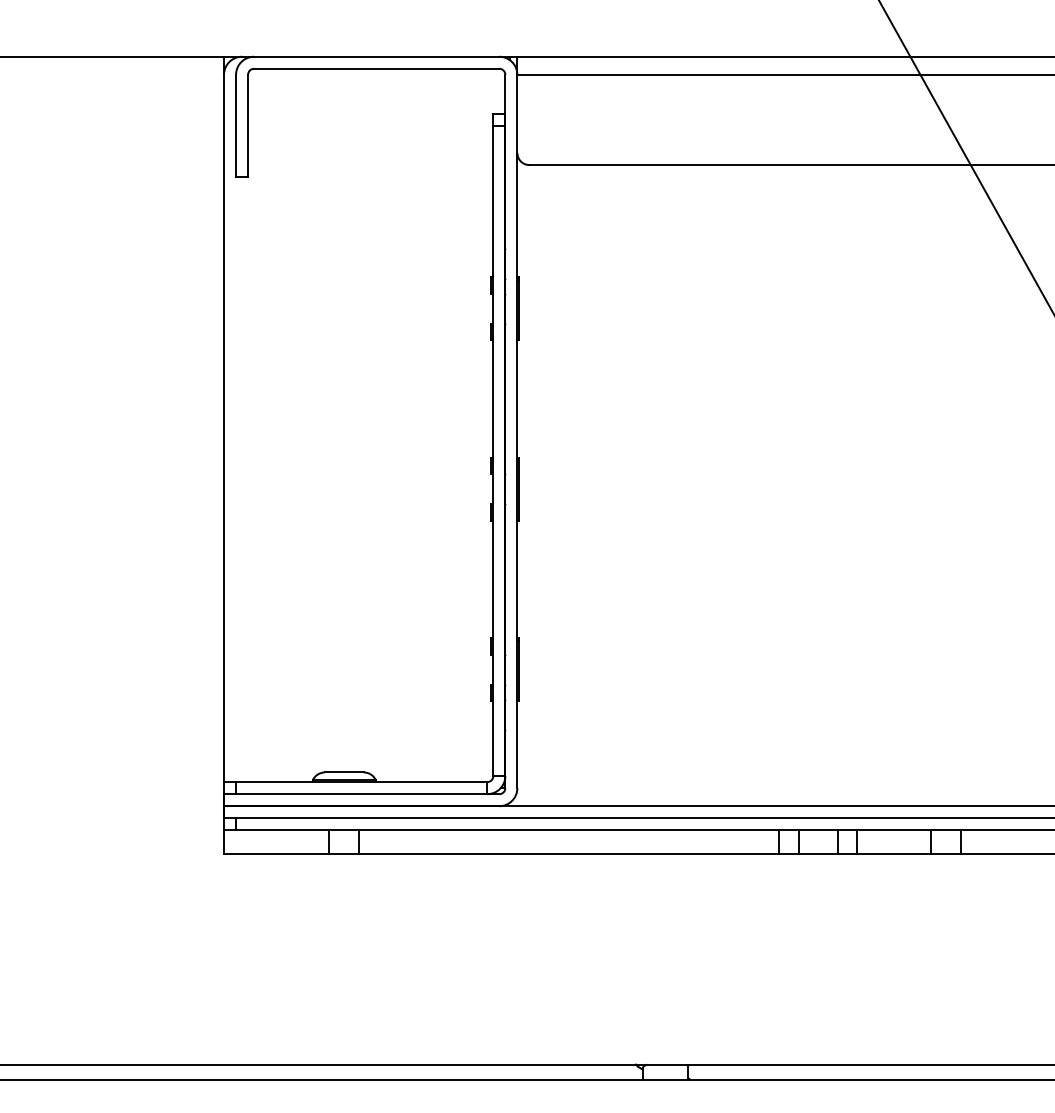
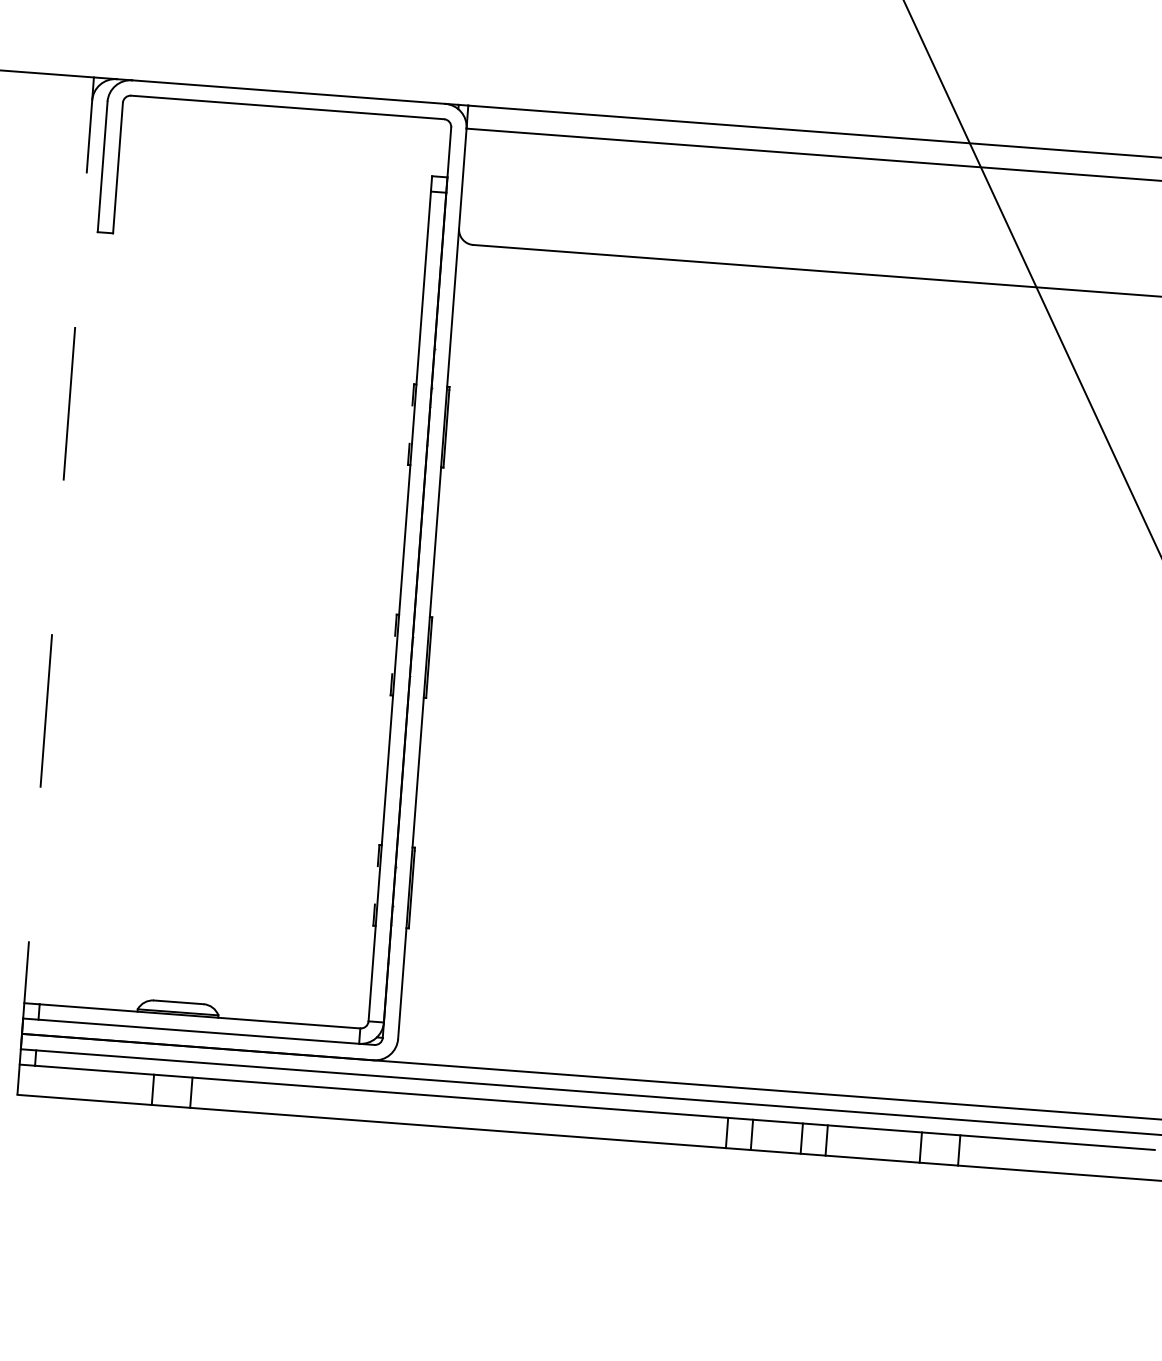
line: (224, 455) -> (56, 586), solid -> dashed

